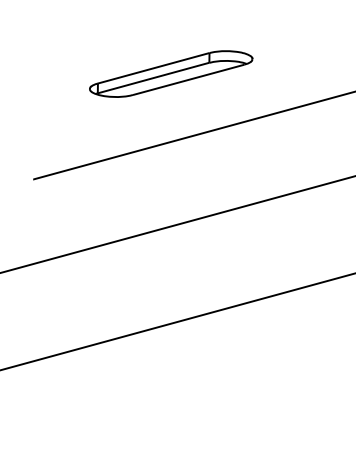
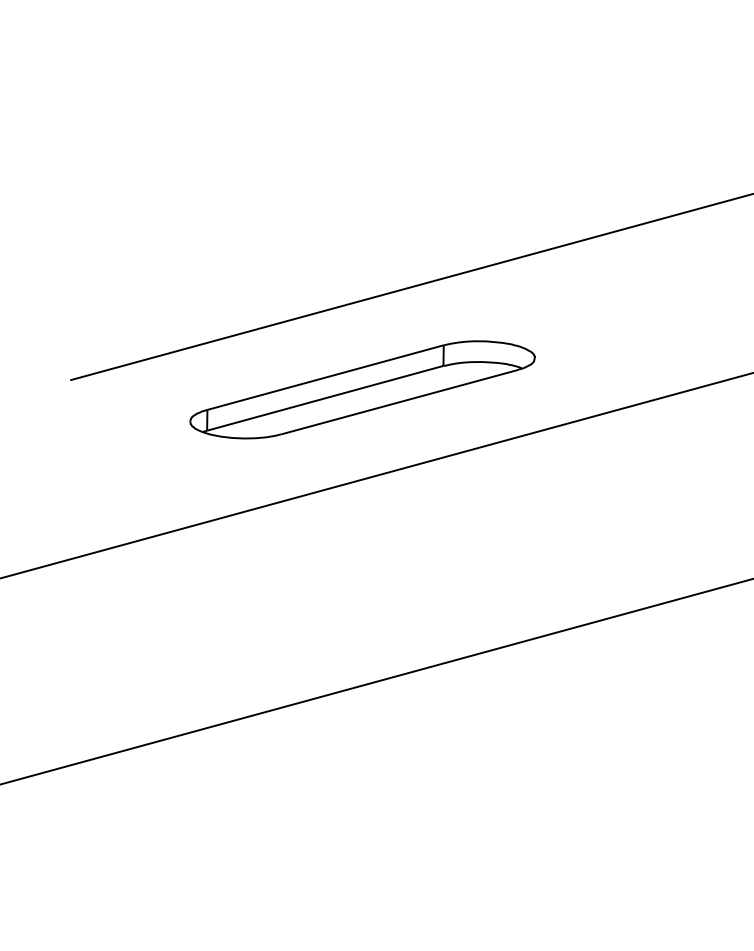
part: (171, 73) -> (363, 388), moved

